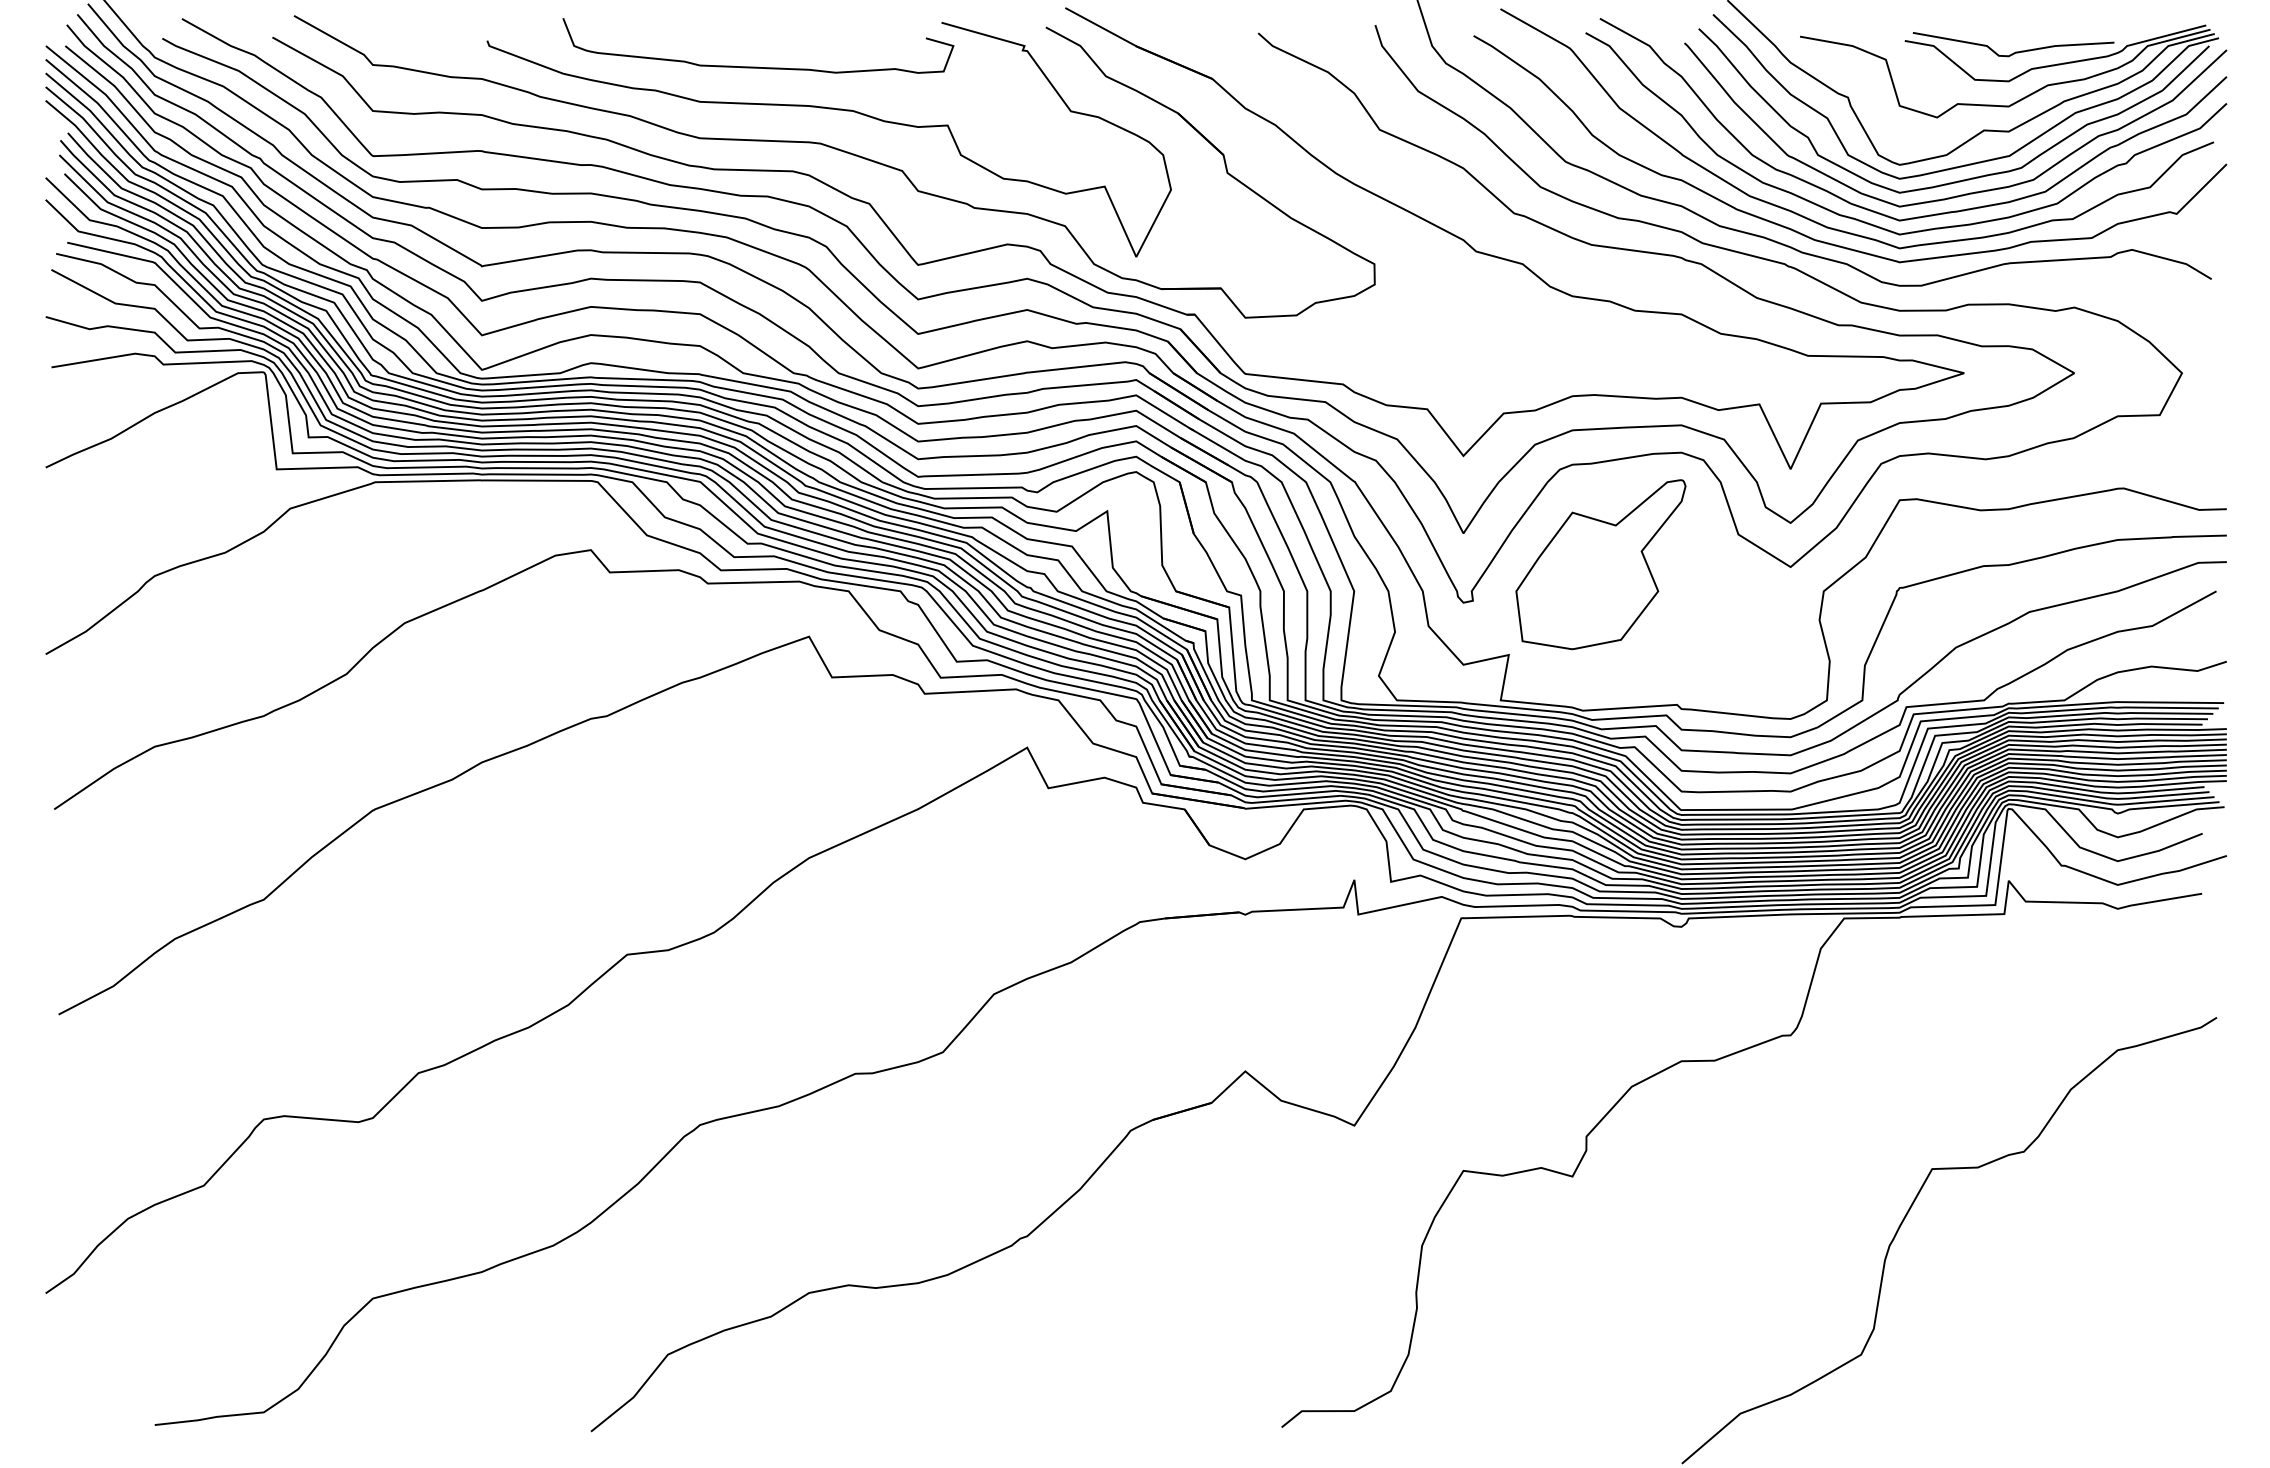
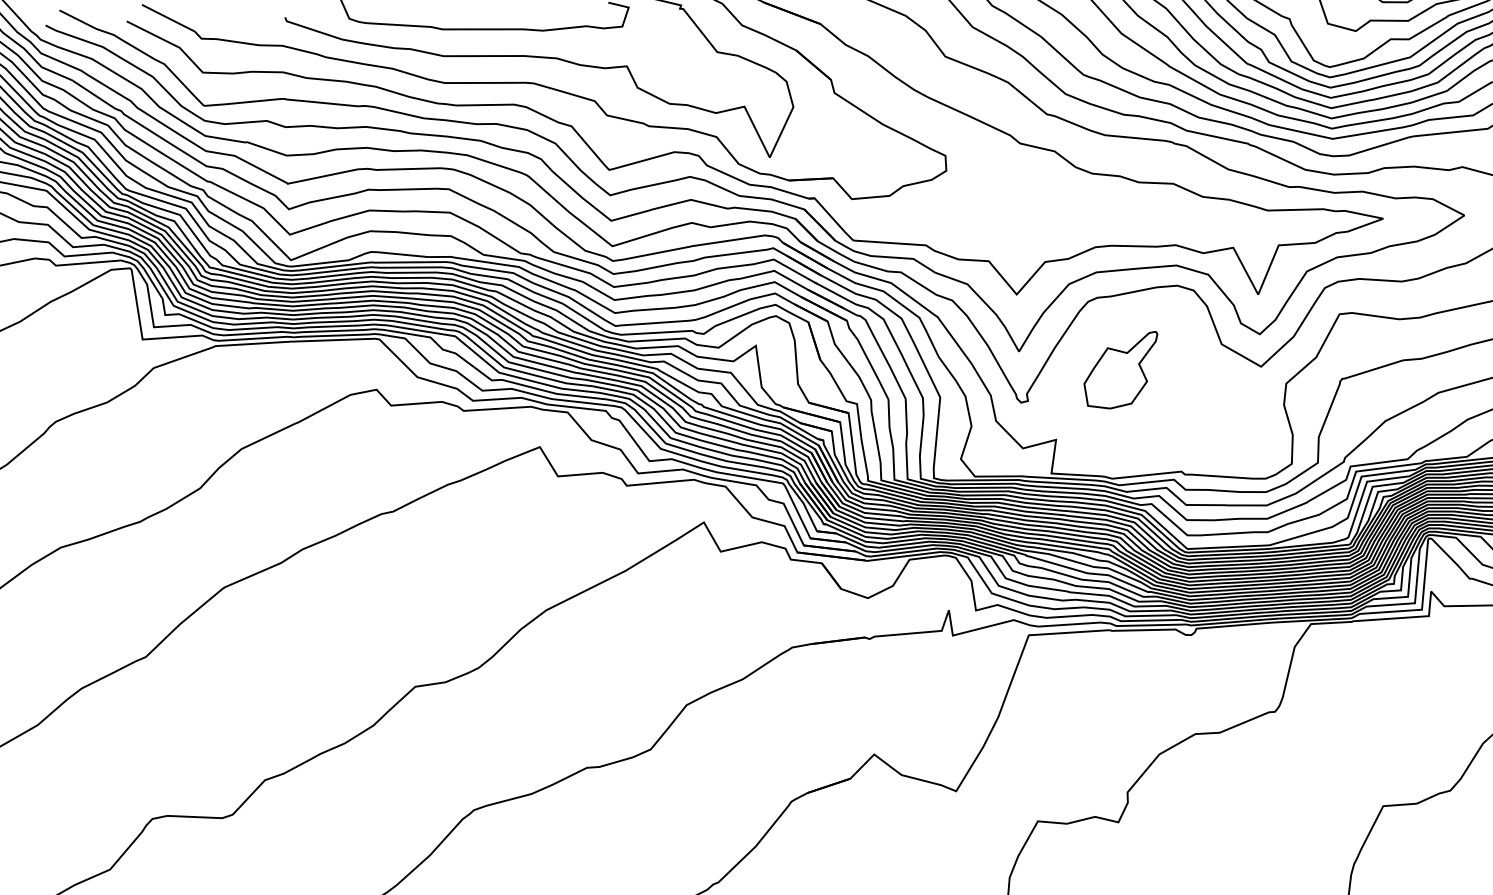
part: (1600, 564) -> (1120, 370), size x0.6

